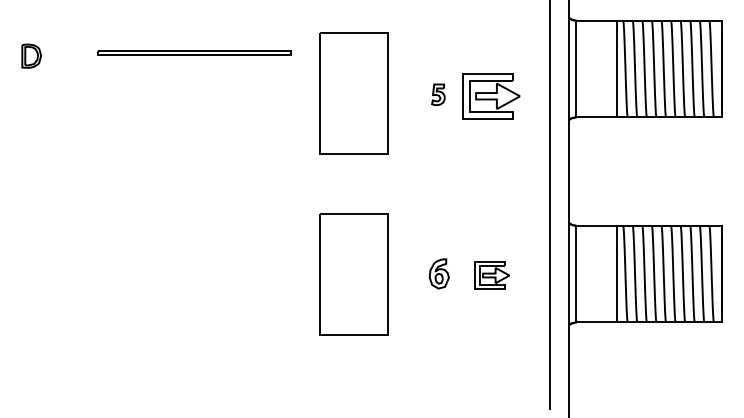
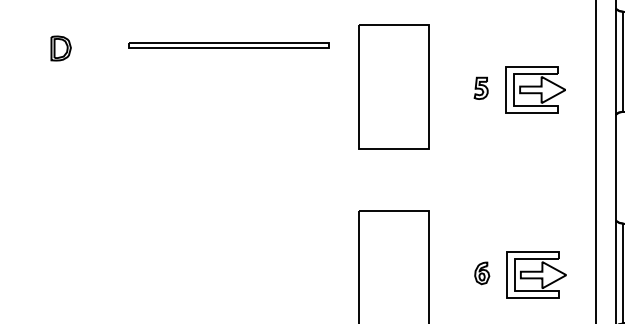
part: (439, 273) -> (482, 272), size x0.71
part: (492, 275) -> (537, 275), size x1.67

